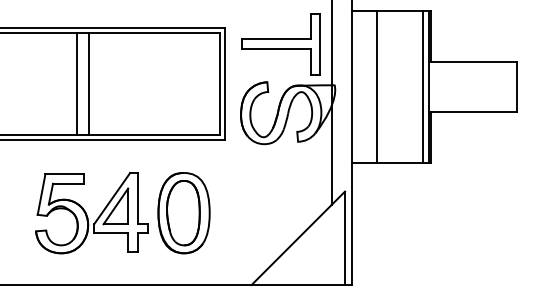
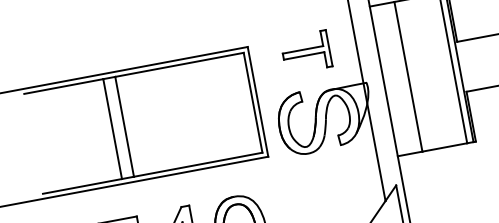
part: (280, 44) -> (305, 52), size x0.6

